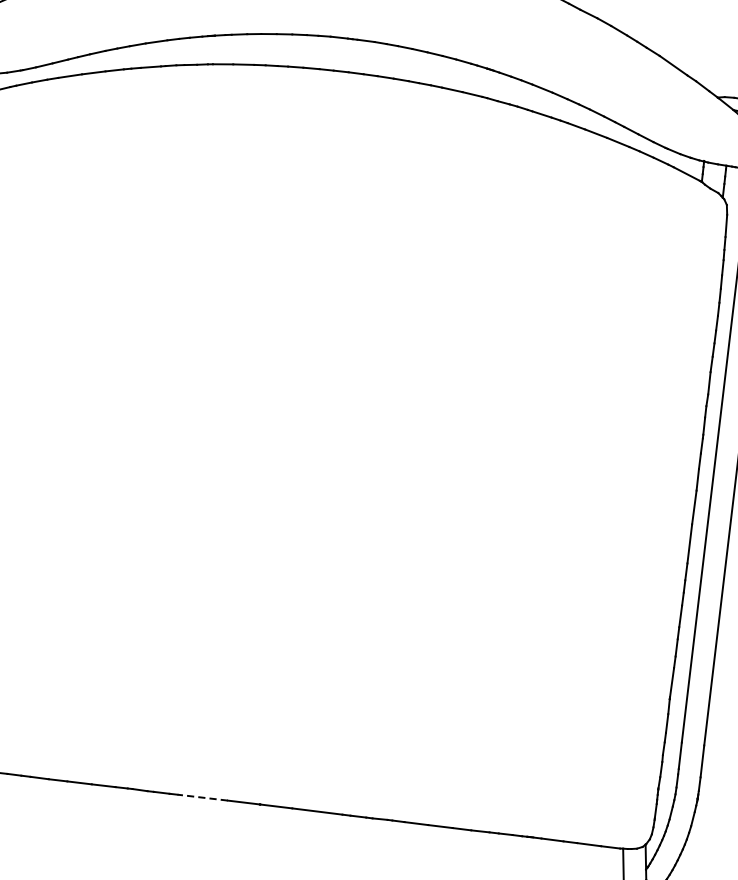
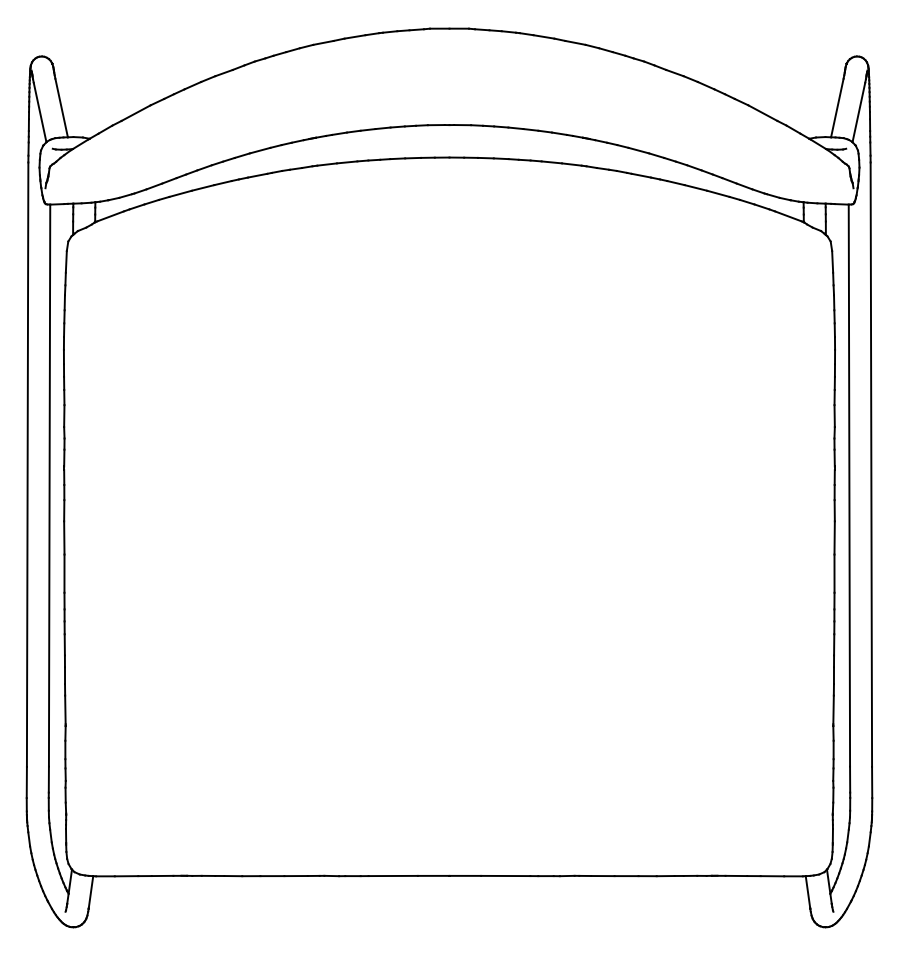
line: (203, 797) -> (393, 875), dashed -> solid

